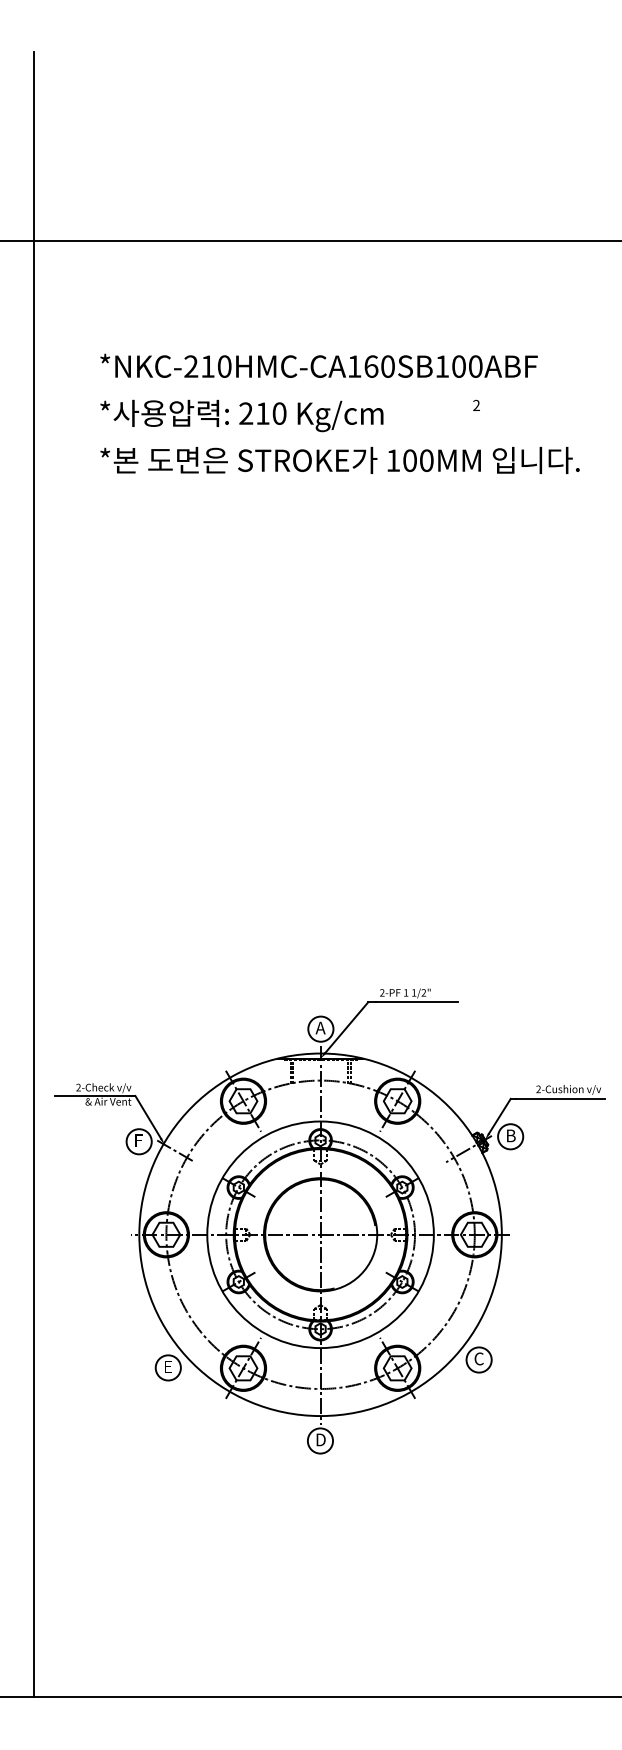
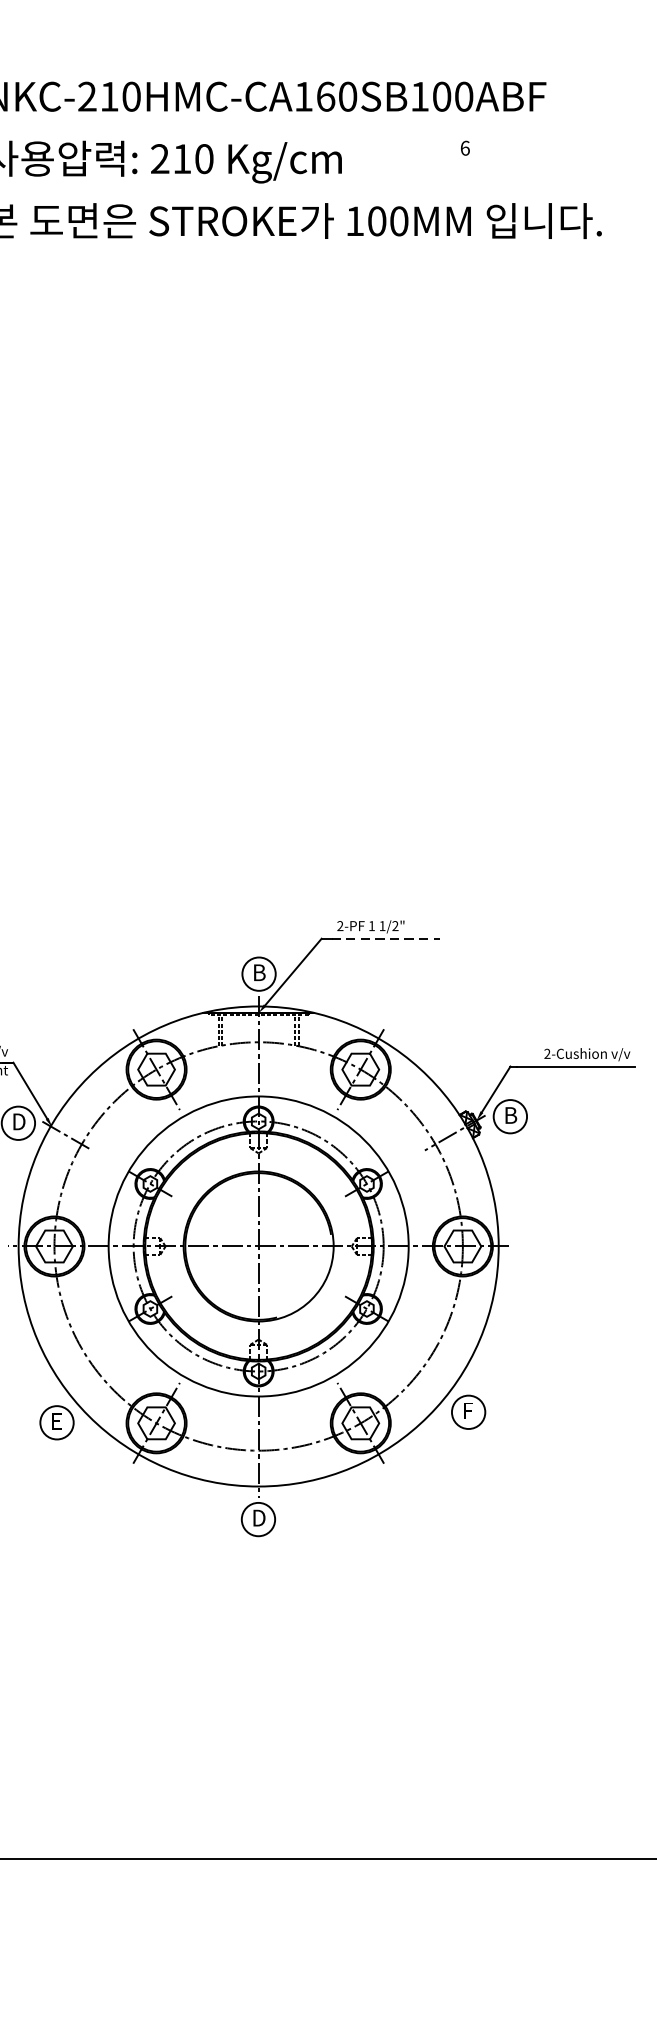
text: (476, 405) -> (465, 148), 2 -> 6
line: (417, 1002) -> (387, 938), solid -> dashed
text: (320, 1027) -> (258, 971), A -> B
text: (139, 1140) -> (18, 1121), F -> D
text: (478, 1358) -> (467, 1410), C -> F

